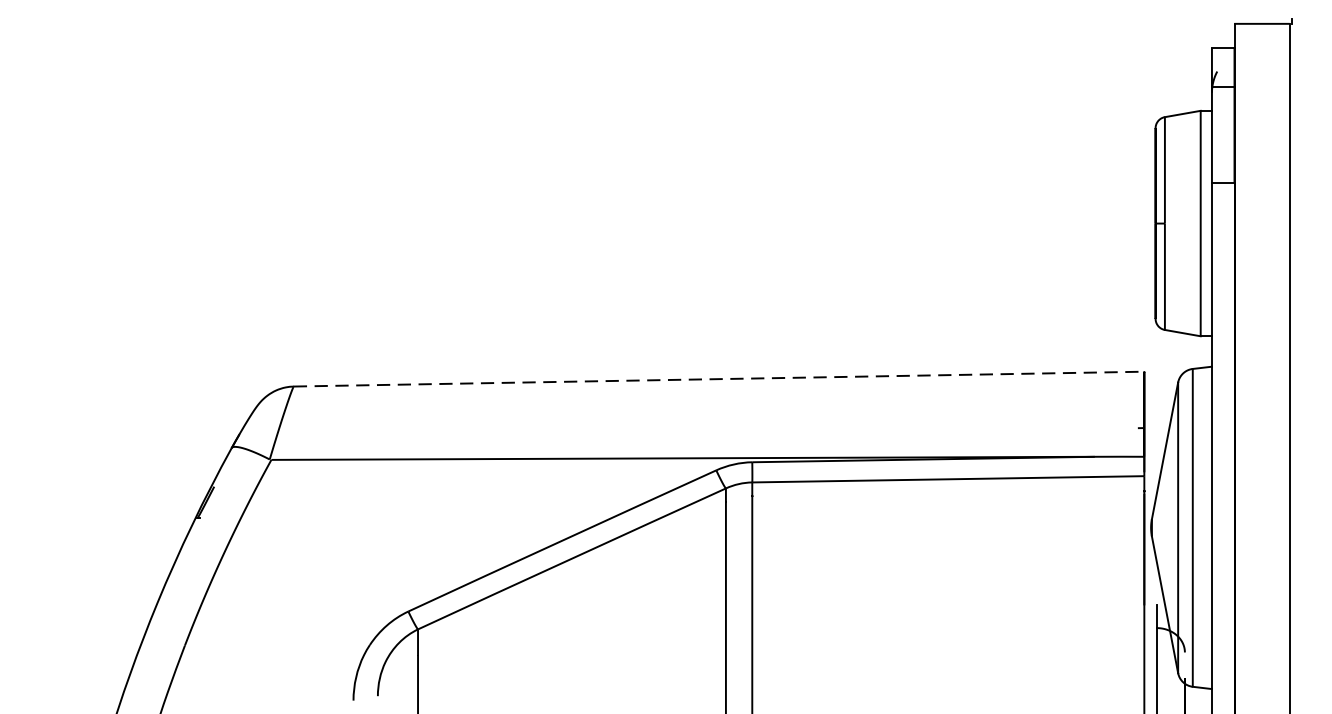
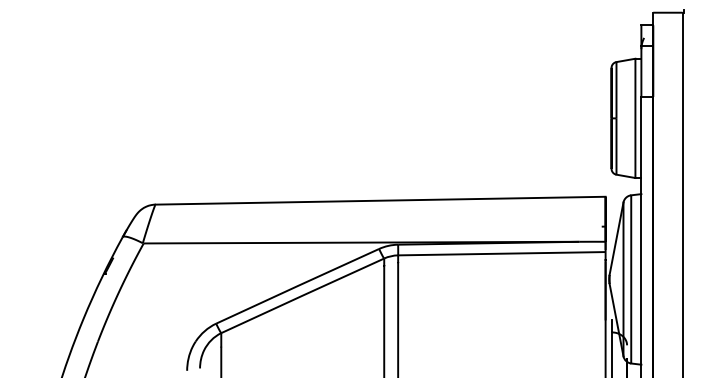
line: (720, 378) -> (381, 200), dashed -> solid

